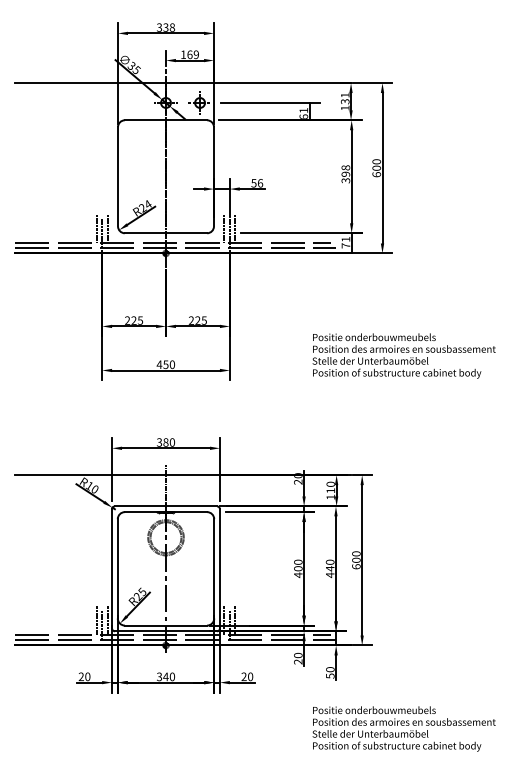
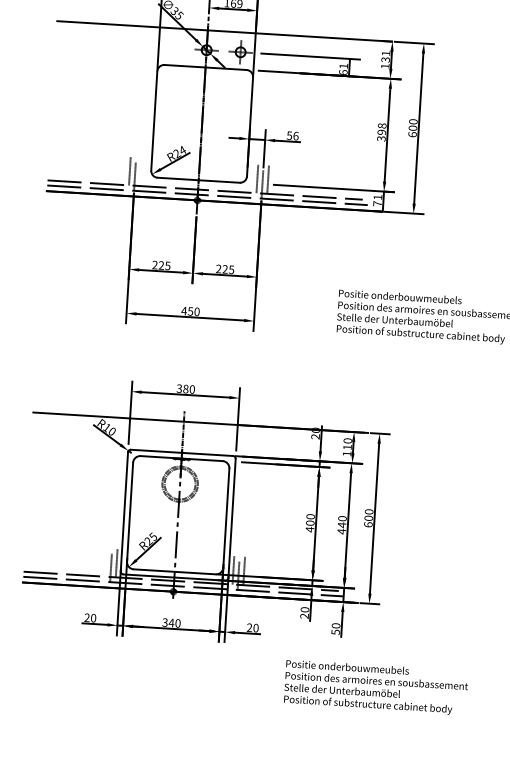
line: (107, 228) -> (140, 171), removed
line: (96, 620) -> (105, 562), removed
text: (403, 728) -> (375, 687), moved

